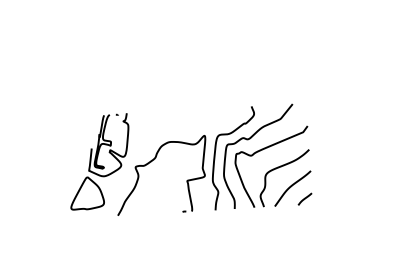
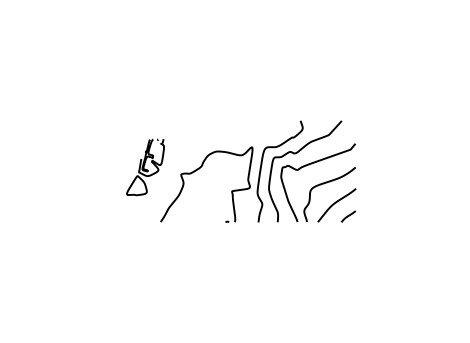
part: (99, 162) -> (145, 167), size x0.6

